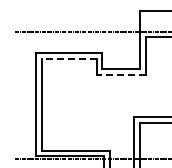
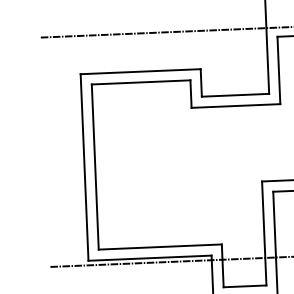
line: (68, 59) -> (139, 82), dashed -> solid
line: (120, 74) -> (234, 105), dashed -> solid

